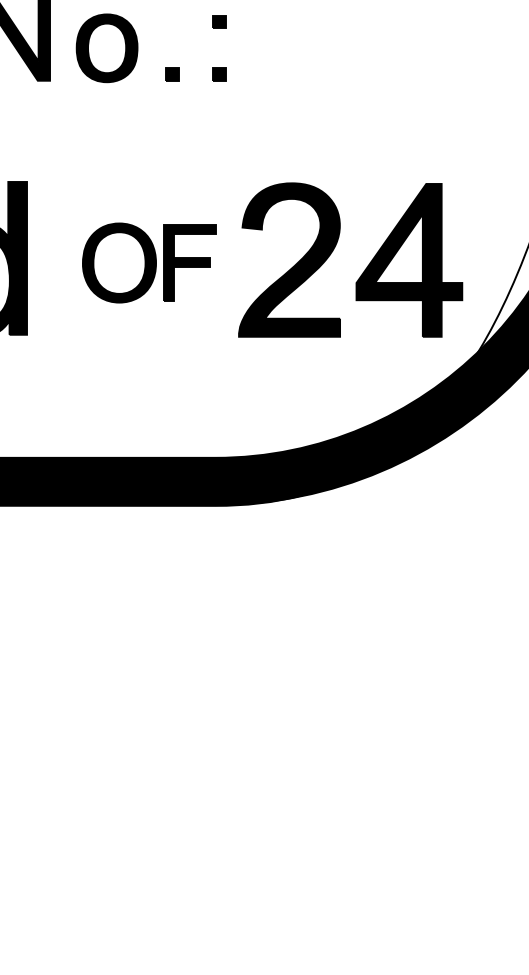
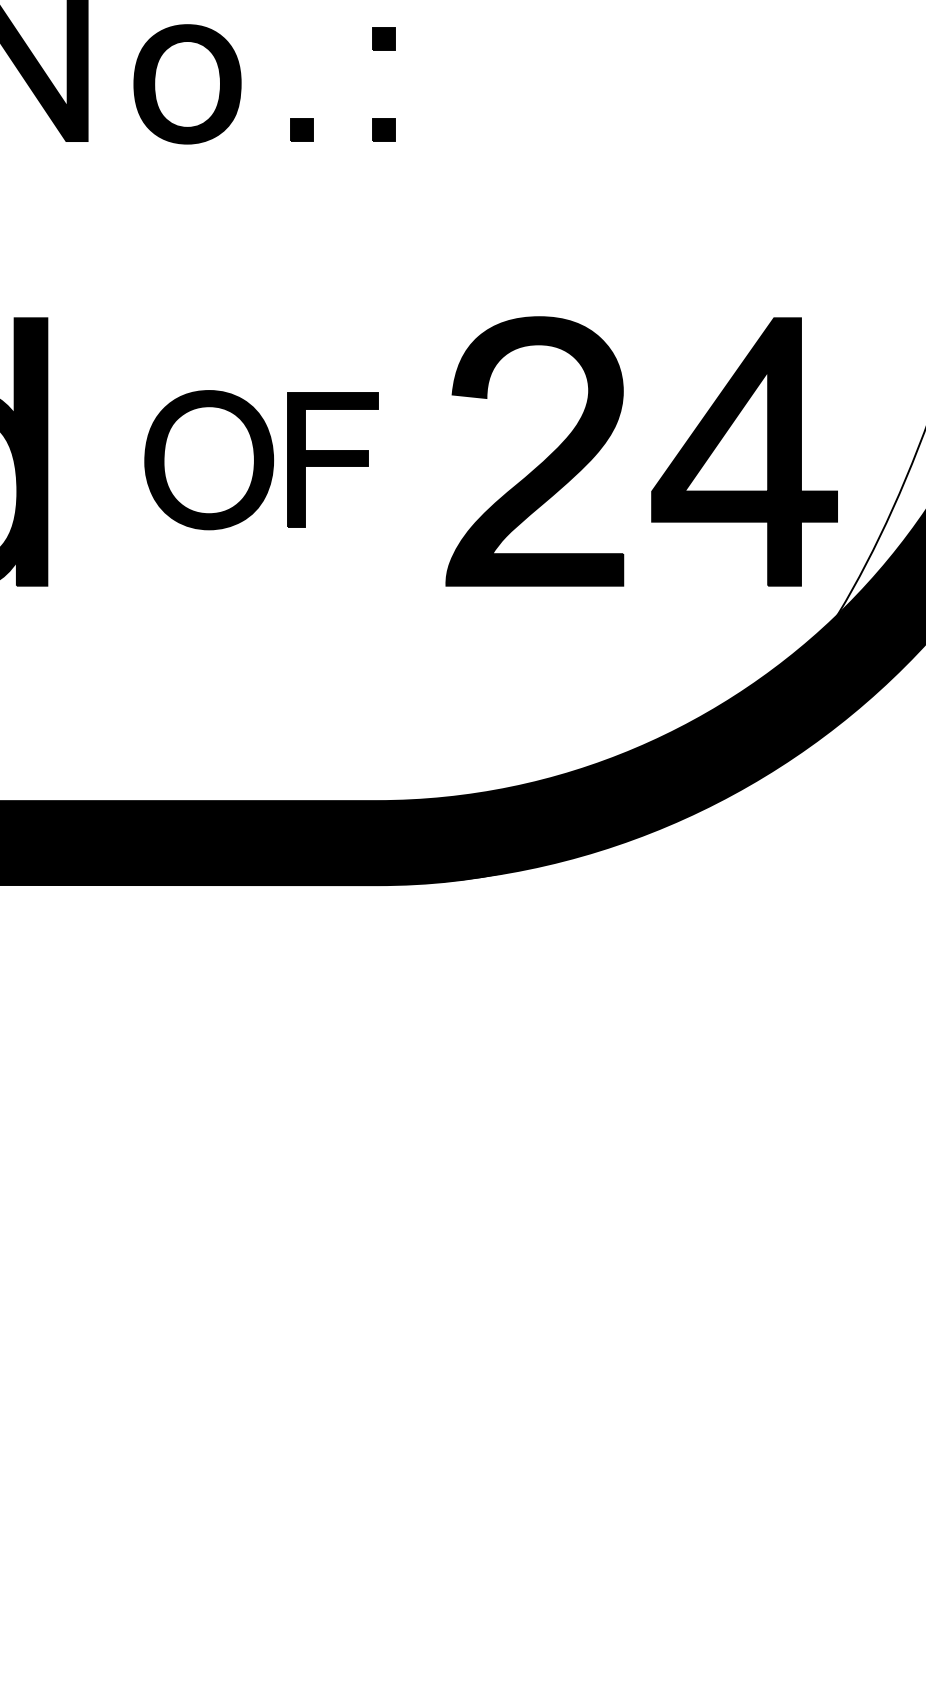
part: (364, 269) -> (666, 467), moved

